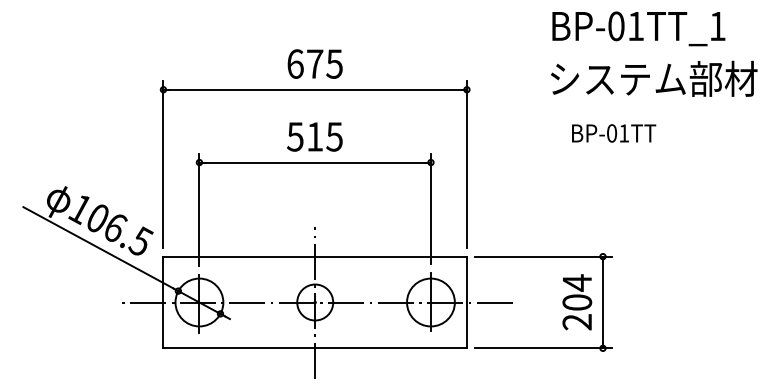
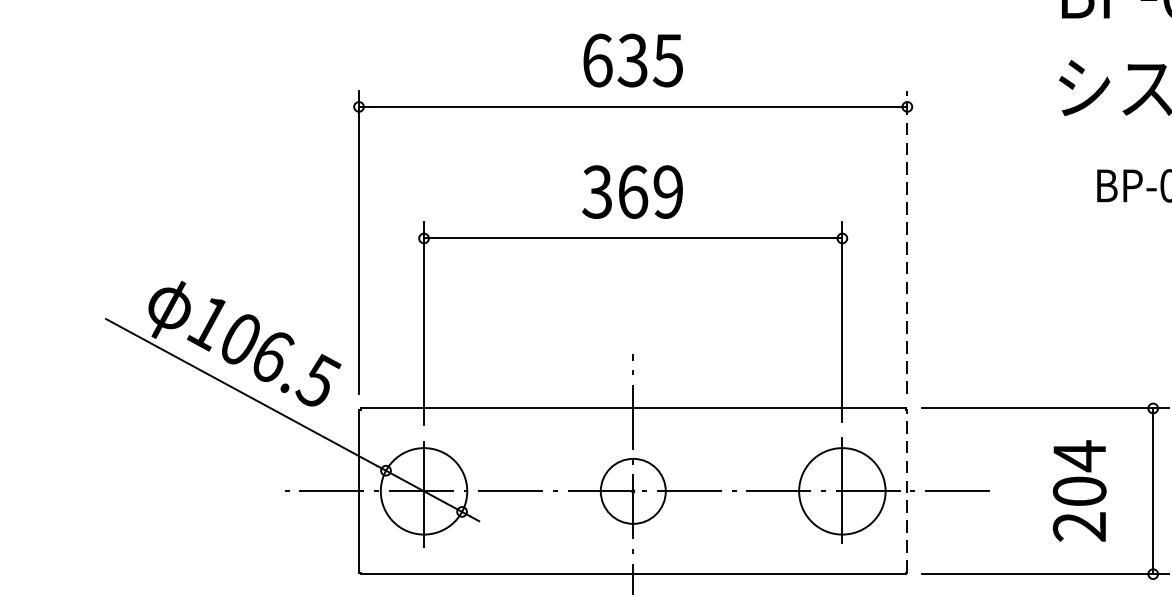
text: (314, 63) -> (631, 59), 675 -> 635
text: (314, 136) -> (631, 191), 515 -> 369
line: (466, 164) -> (906, 241), solid -> dashed
line: (466, 302) -> (906, 491), solid -> dashed
text: (577, 302) -> (1080, 491), moved

